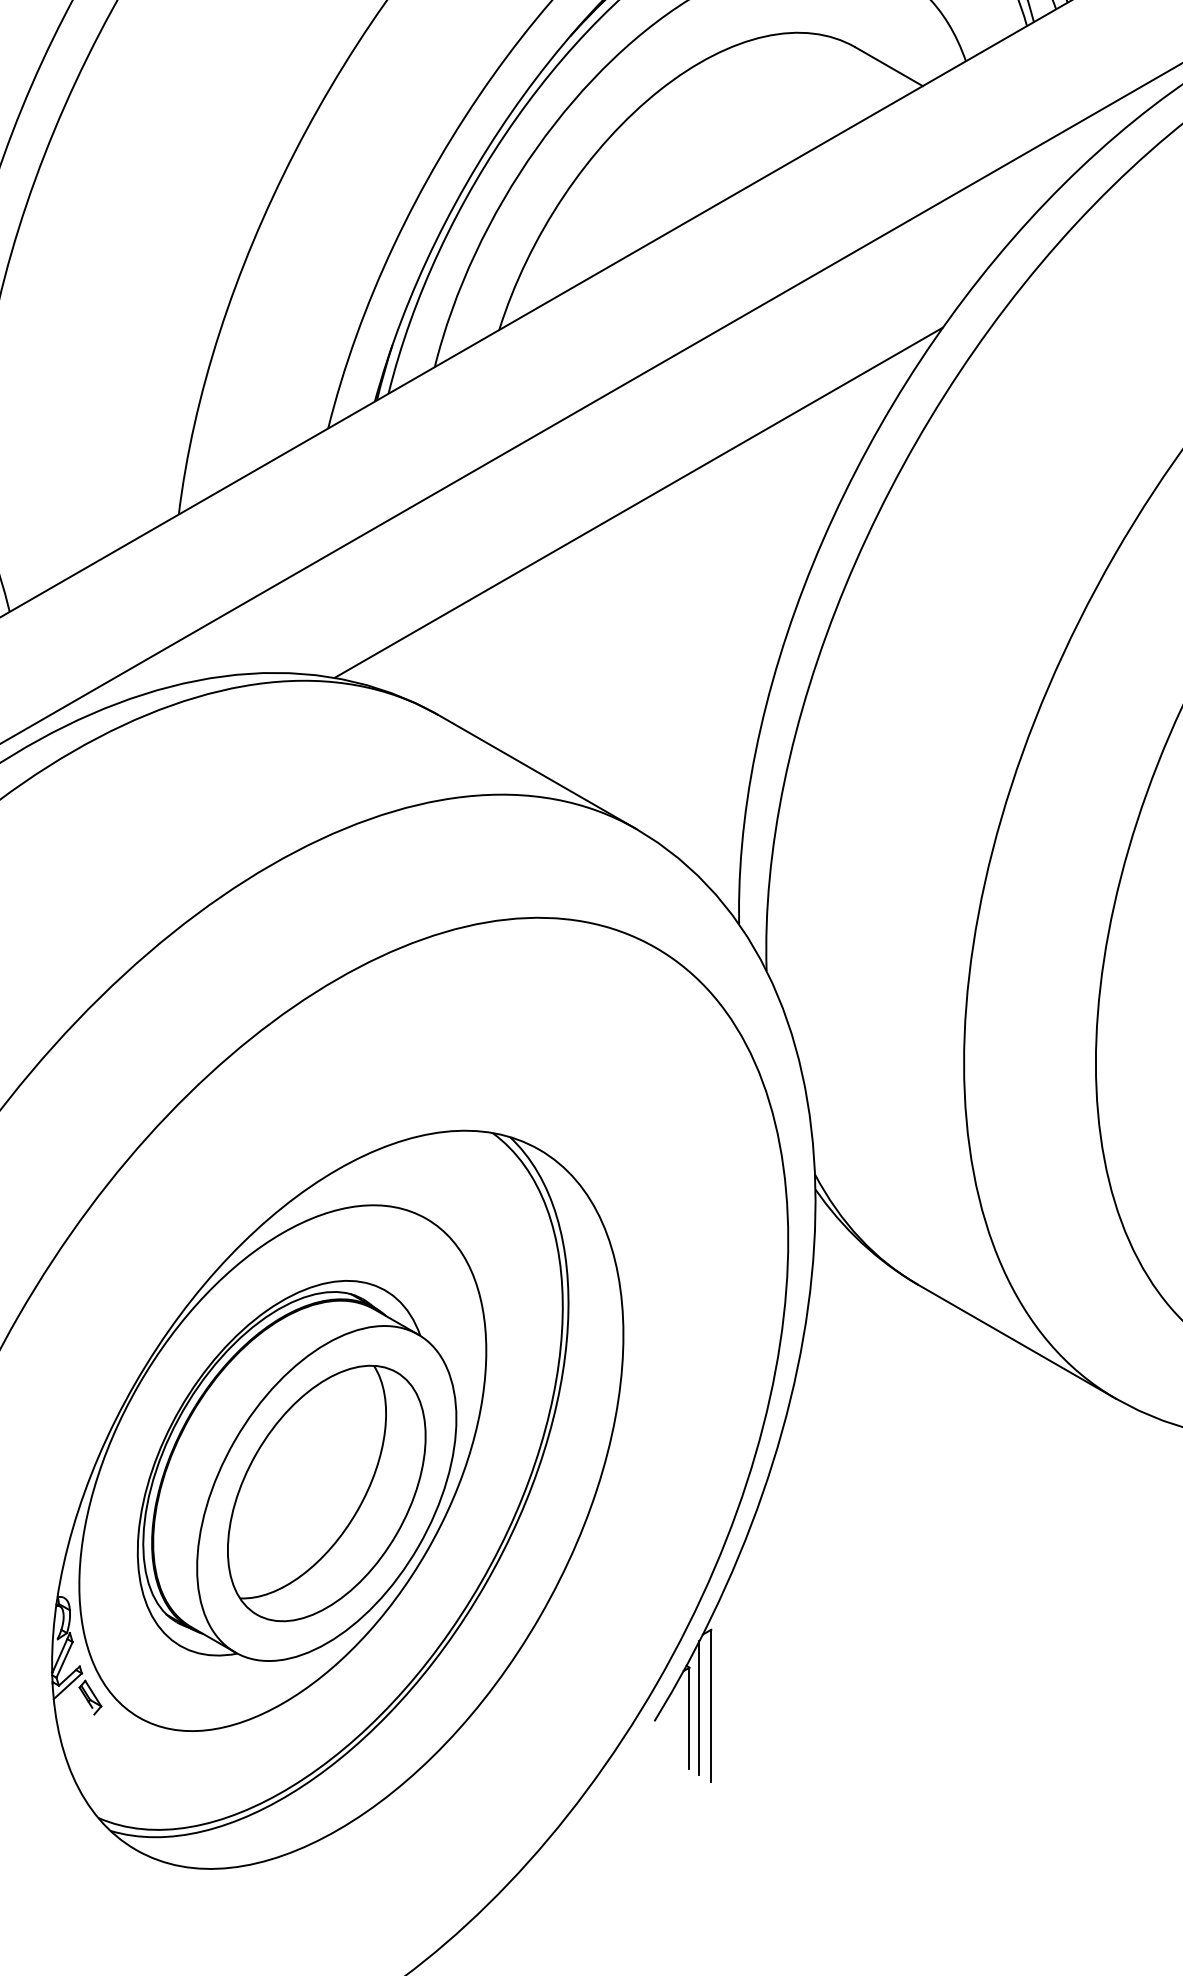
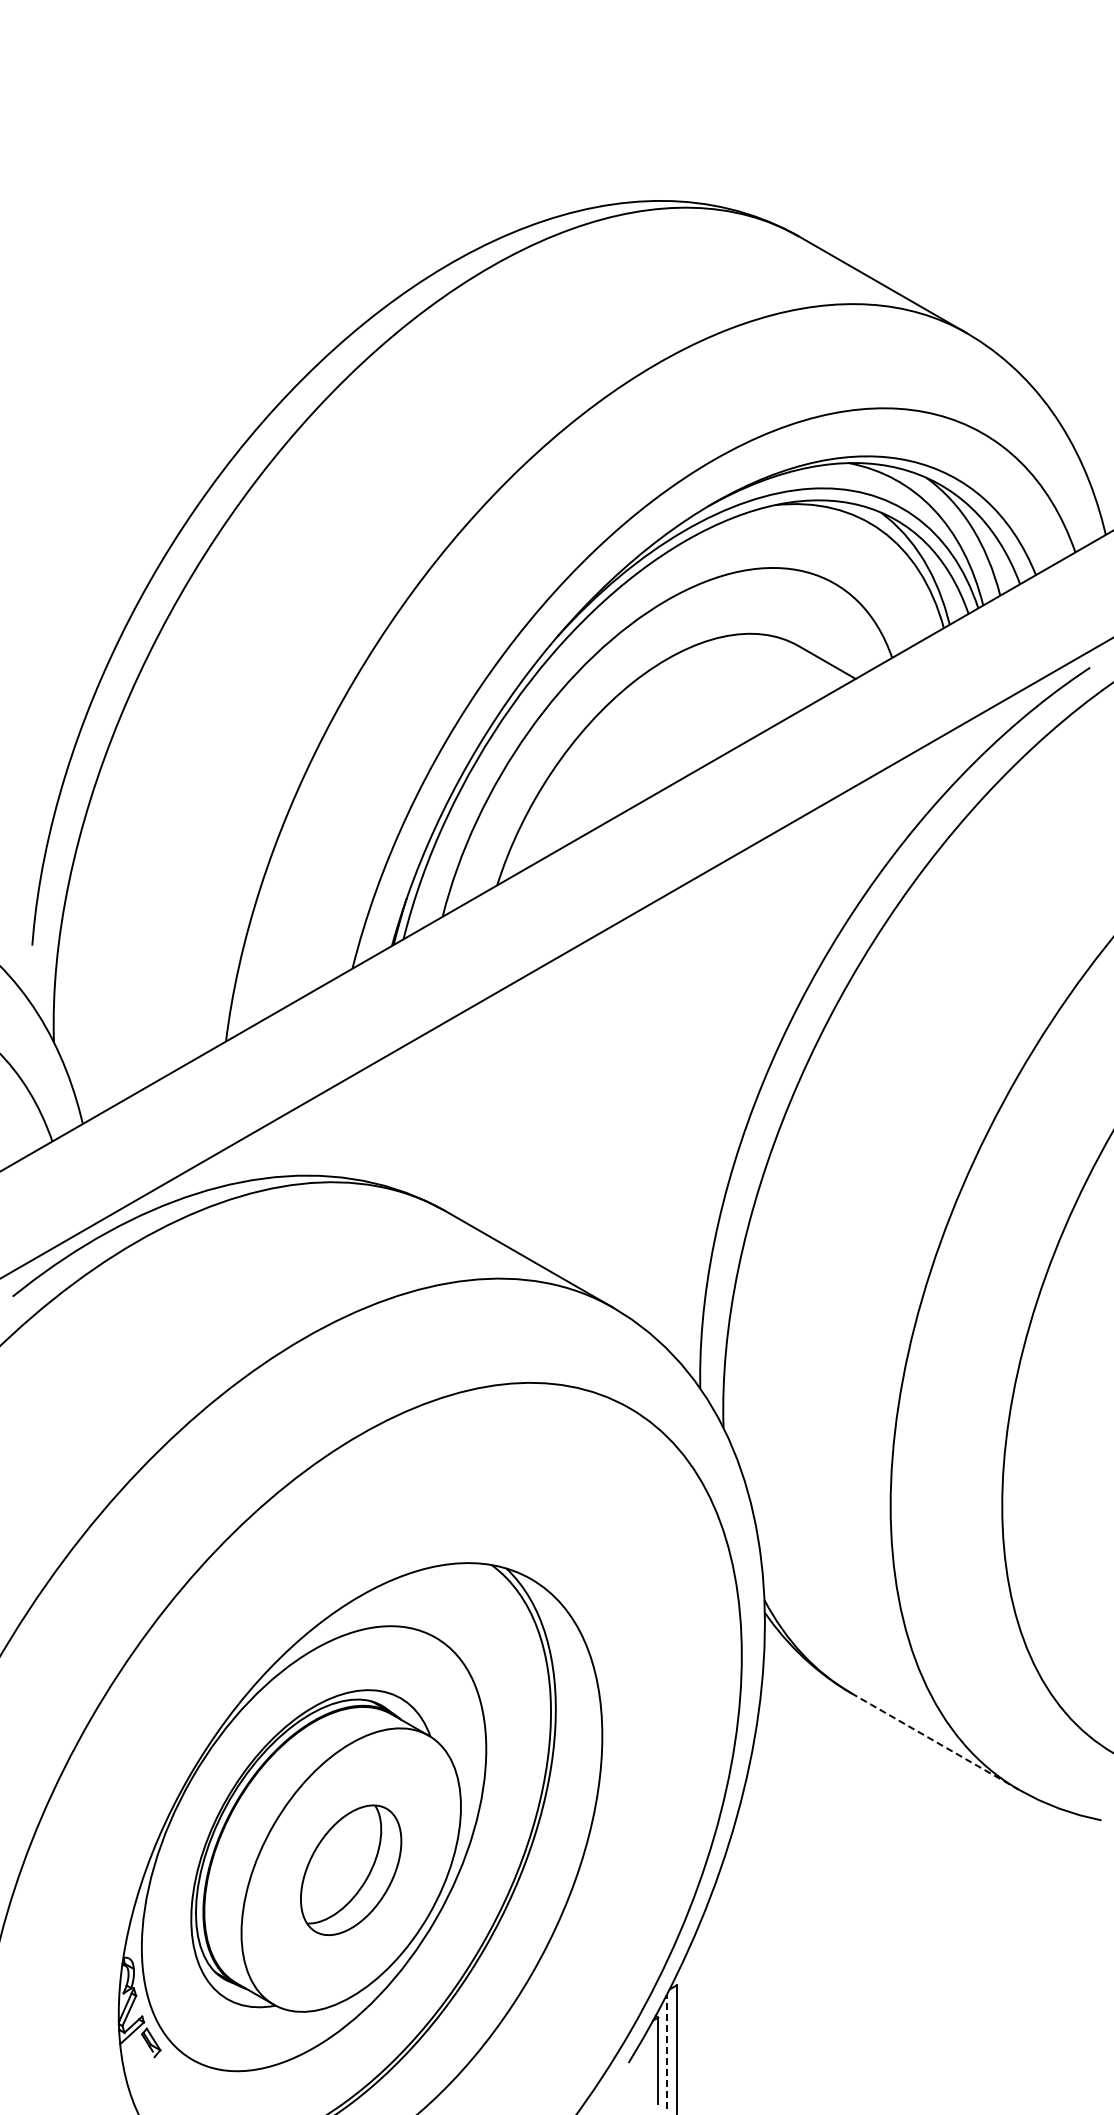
line: (637, 502) -> (614, 1031), removed
line: (1017, 1341) -> (935, 1741), solid -> dashed
part: (325, 1493) -> (350, 1870), size x0.6
line: (699, 1708) -> (666, 2052), solid -> dashed

